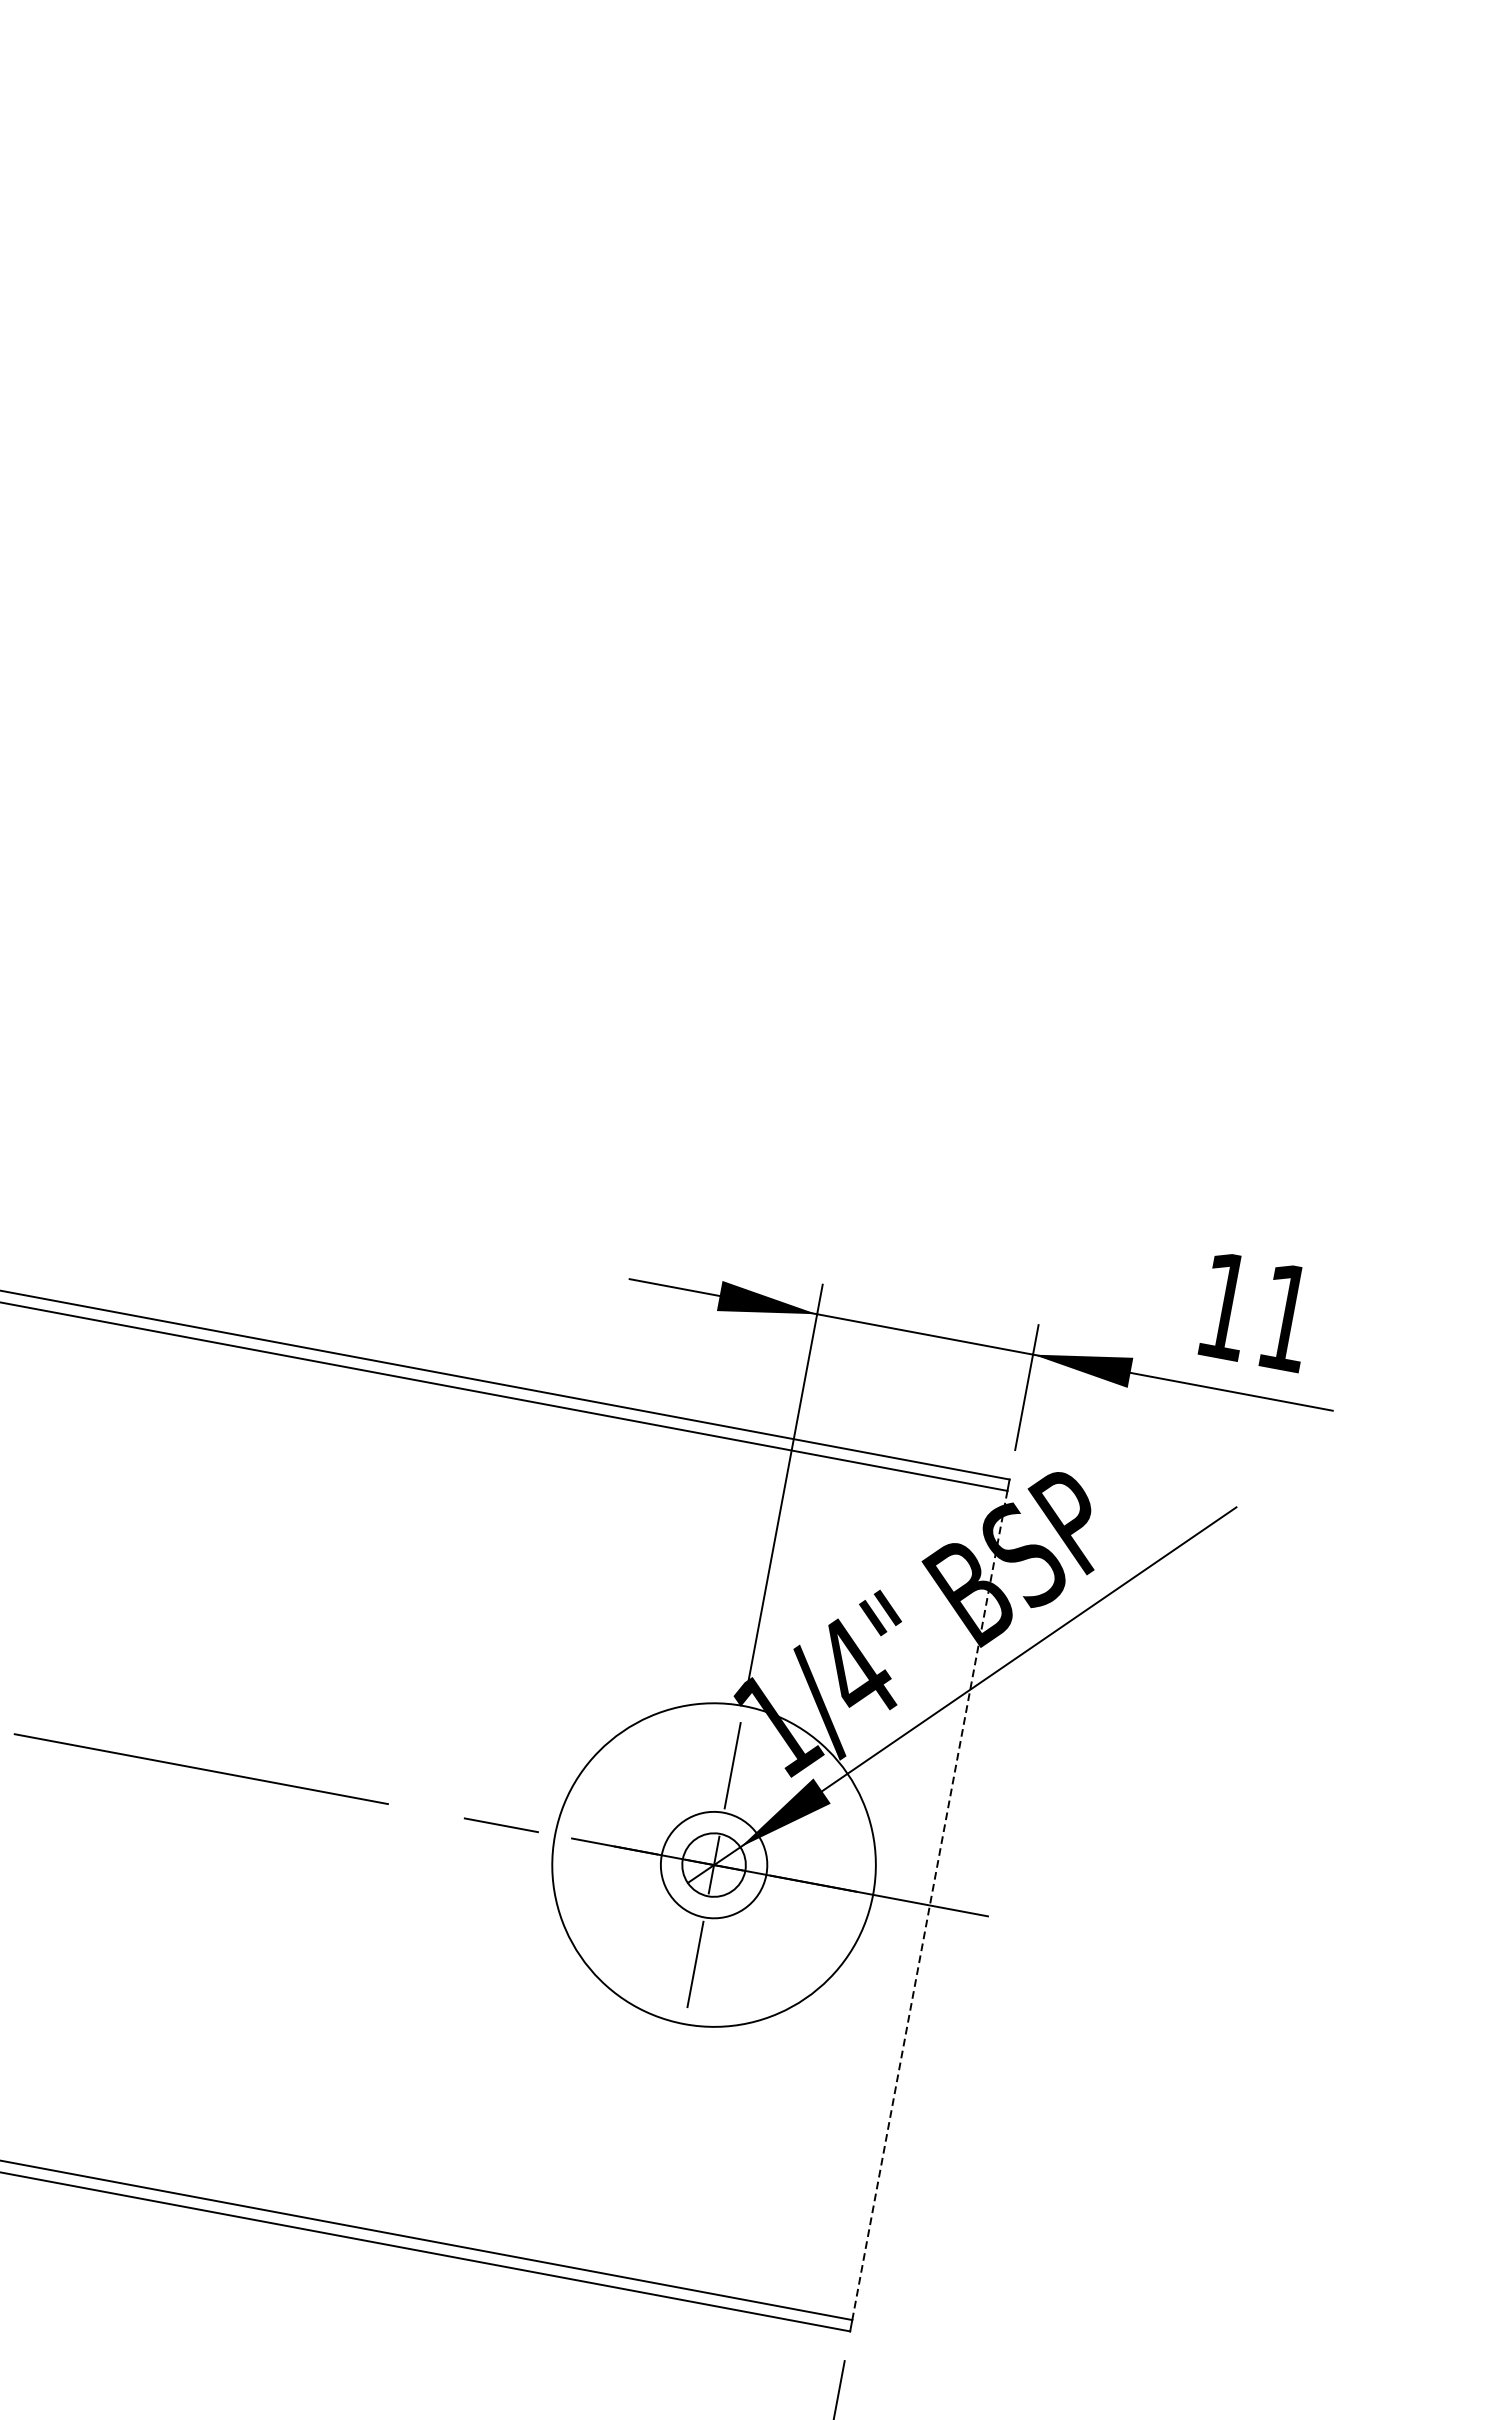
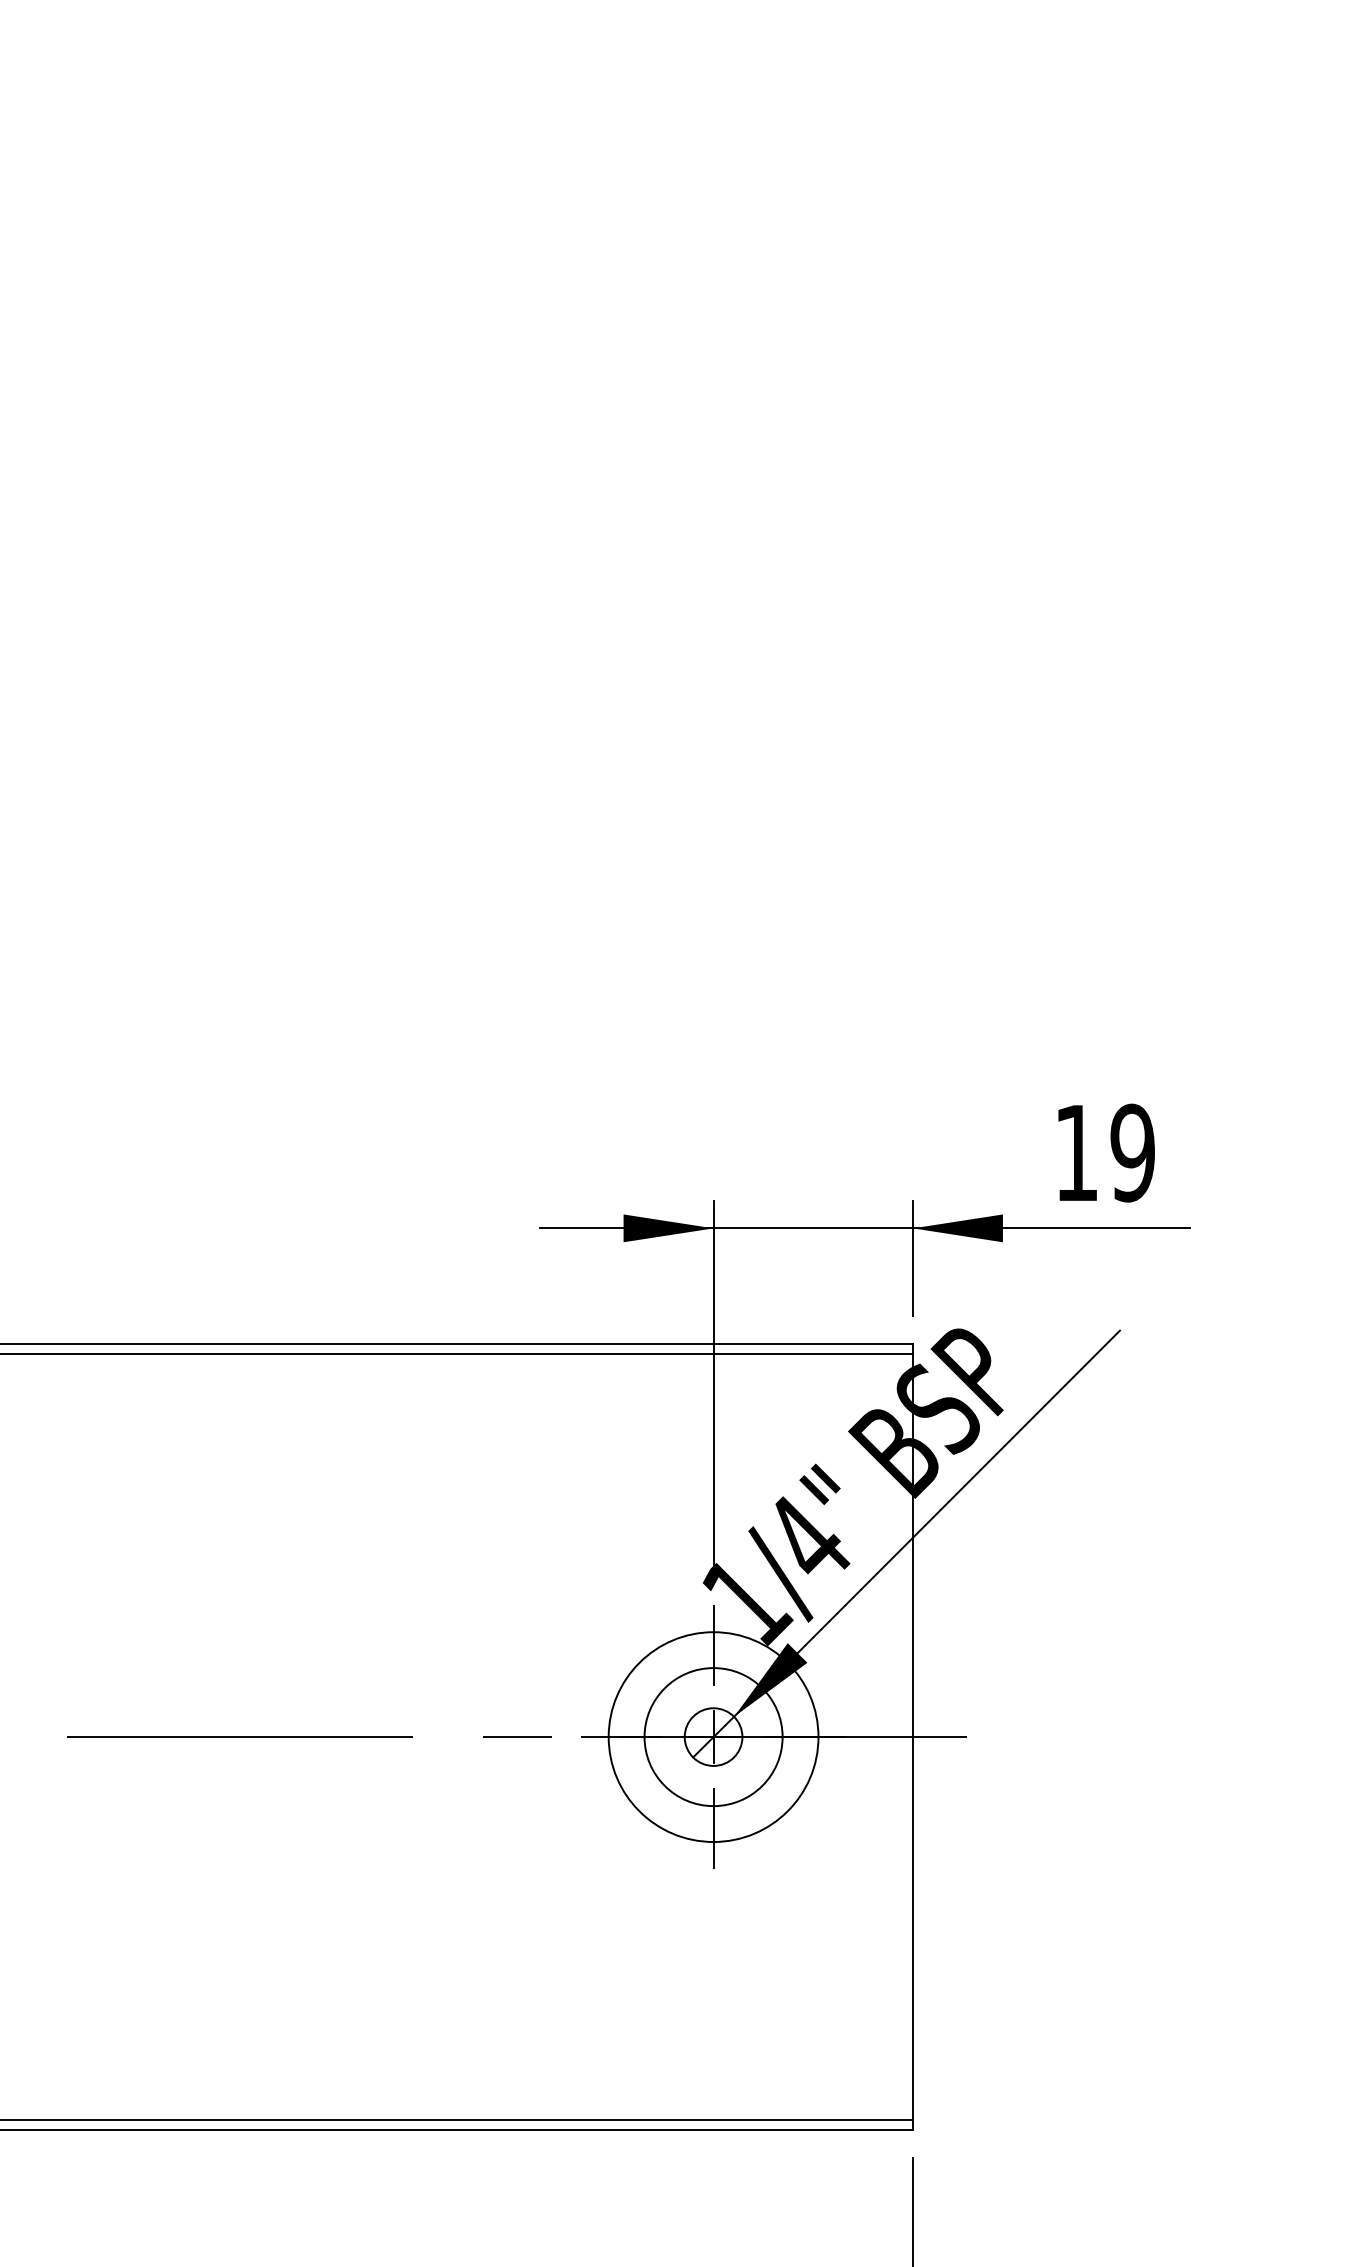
text: (1286, 1316) -> (1132, 1152), 11 -> 19
circle: (714, 1864) -> (713, 1736), size x0.71
circle: (713, 1865) -> (713, 1737), size x1.43
line: (929, 1905) -> (912, 1737), dashed -> solid

